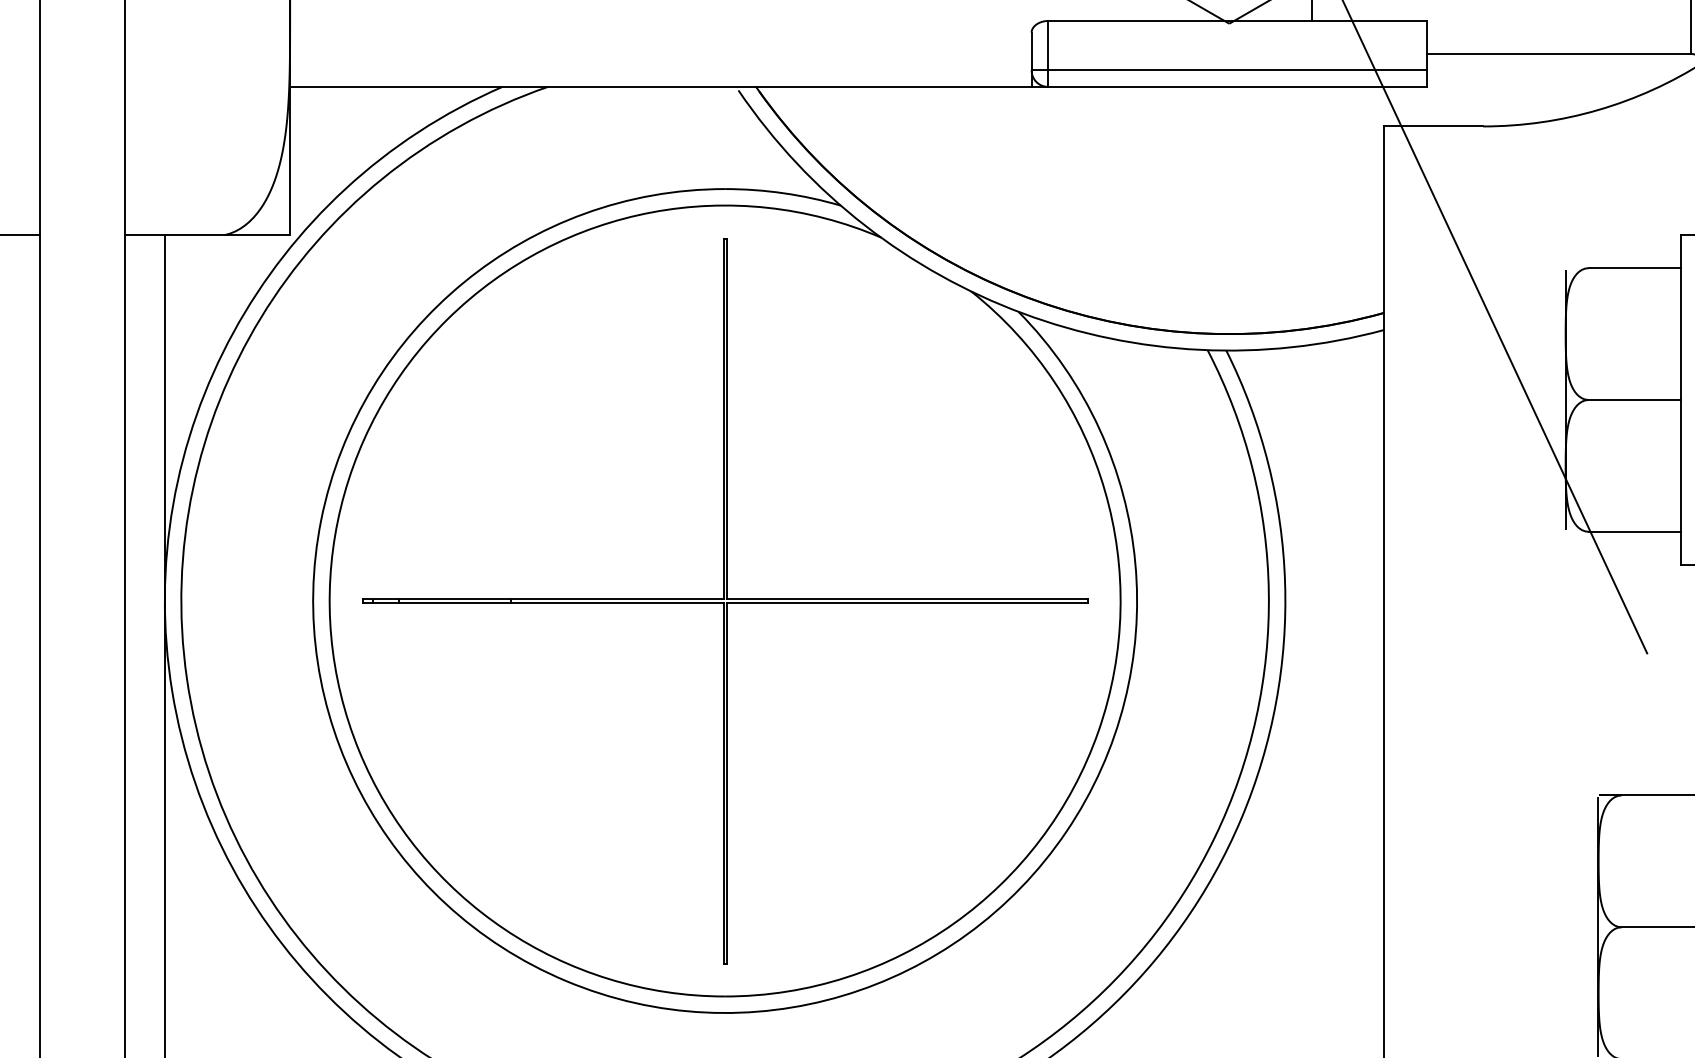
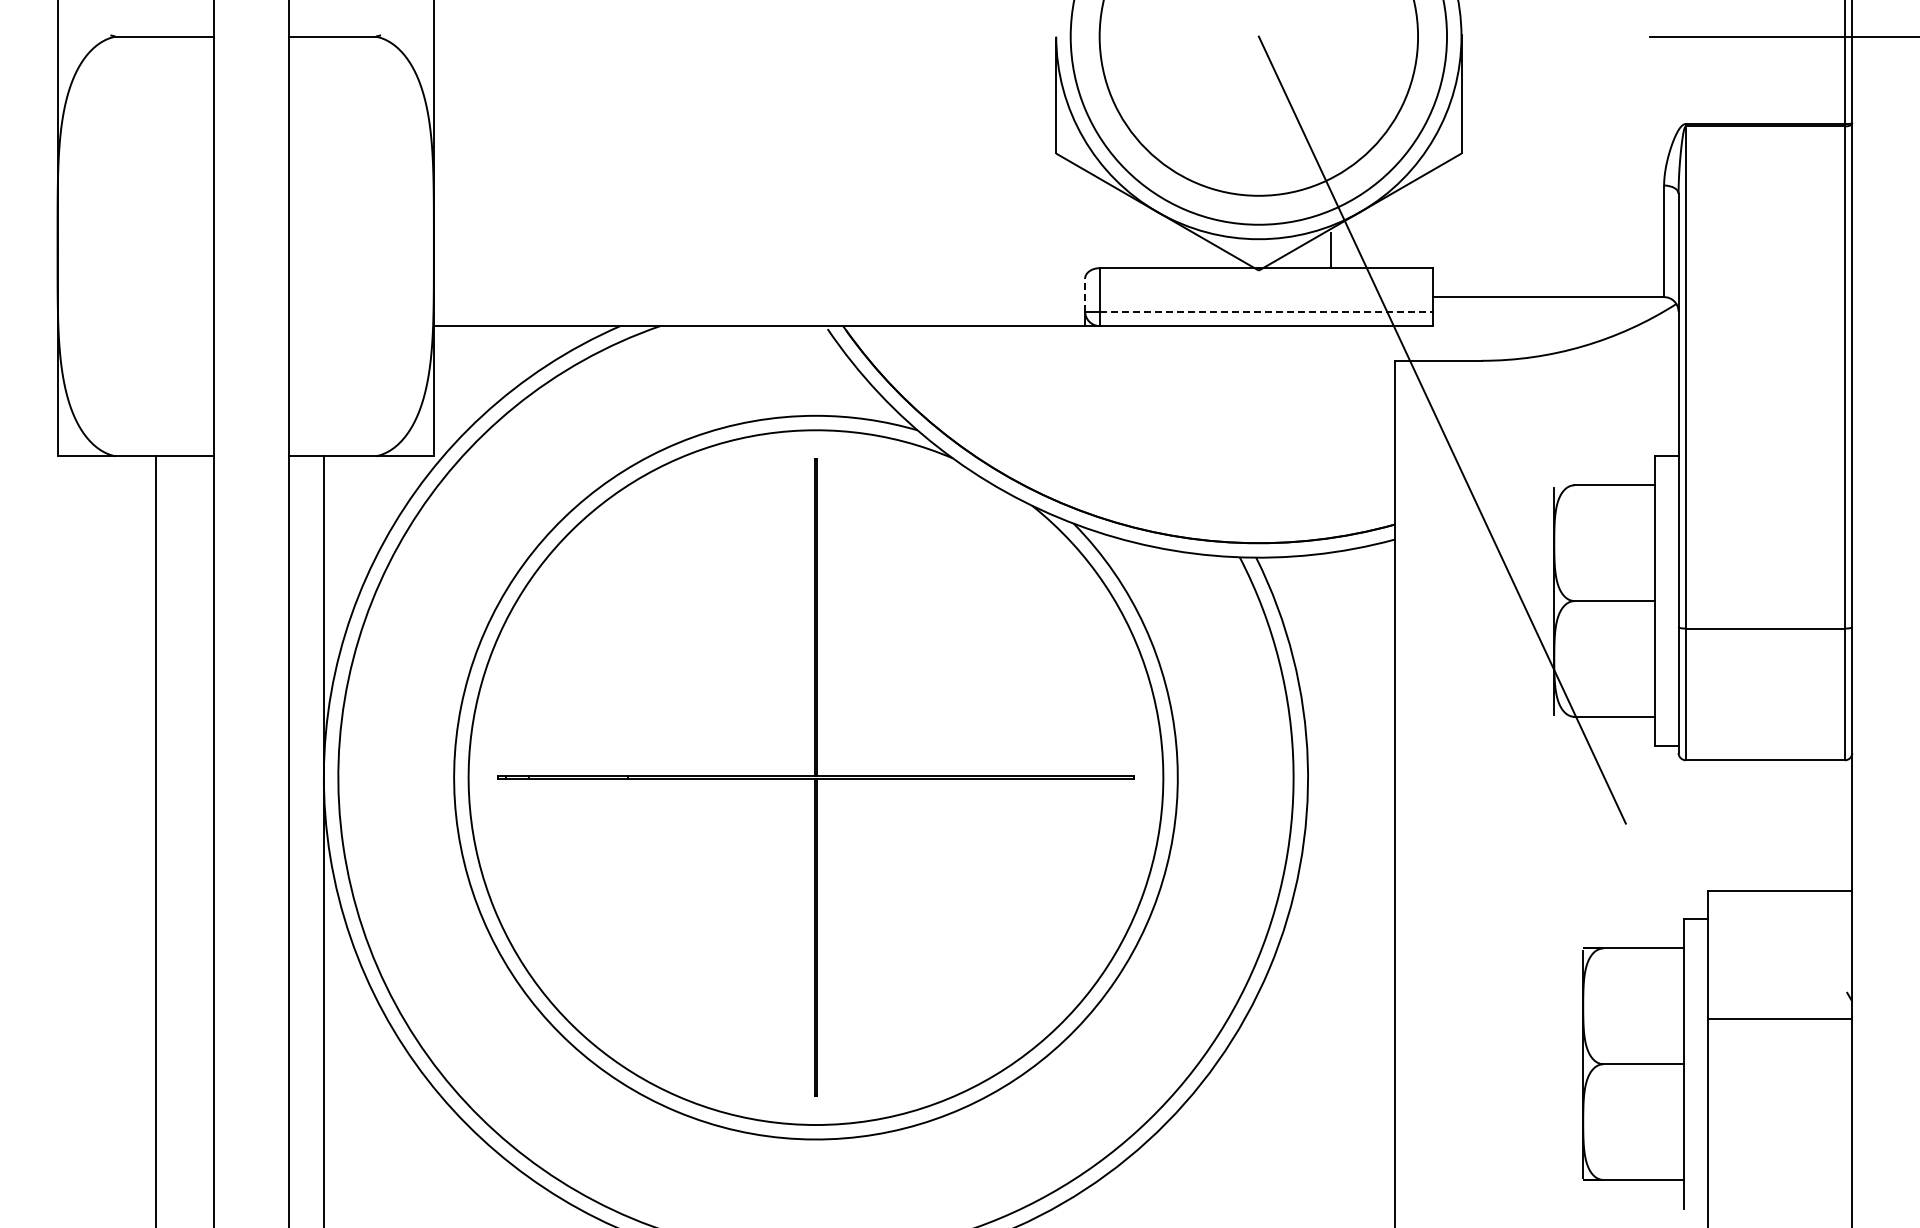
line: (1031, 50) -> (1085, 294), solid -> dashed
line: (1238, 70) -> (1266, 311), solid -> dashed

